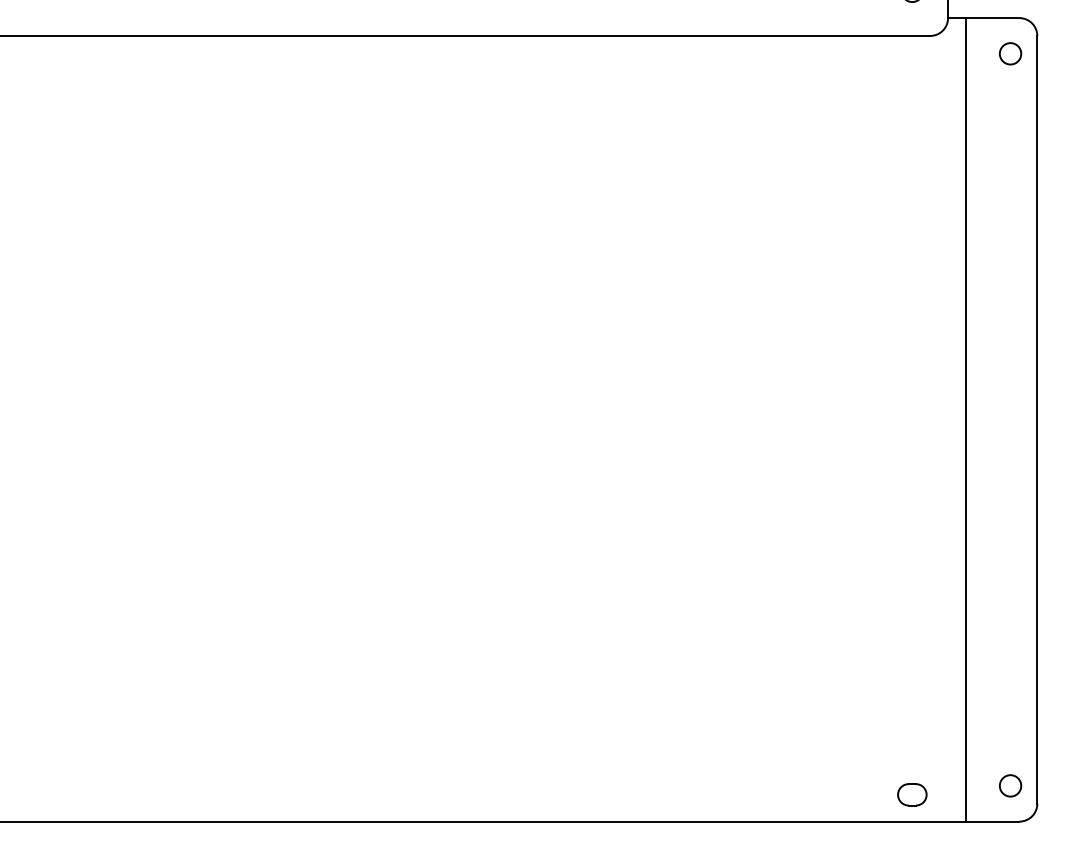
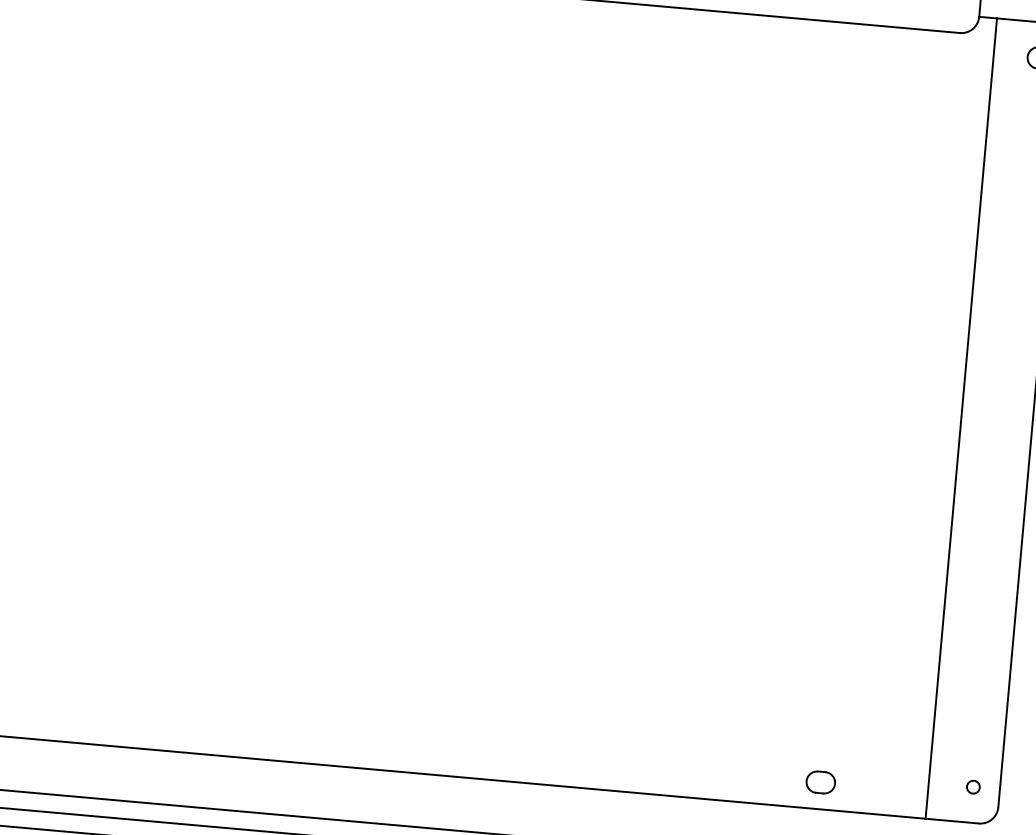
circle: (1010, 785) -> (973, 786), size x0.6
part: (912, 794) -> (821, 782), moved

